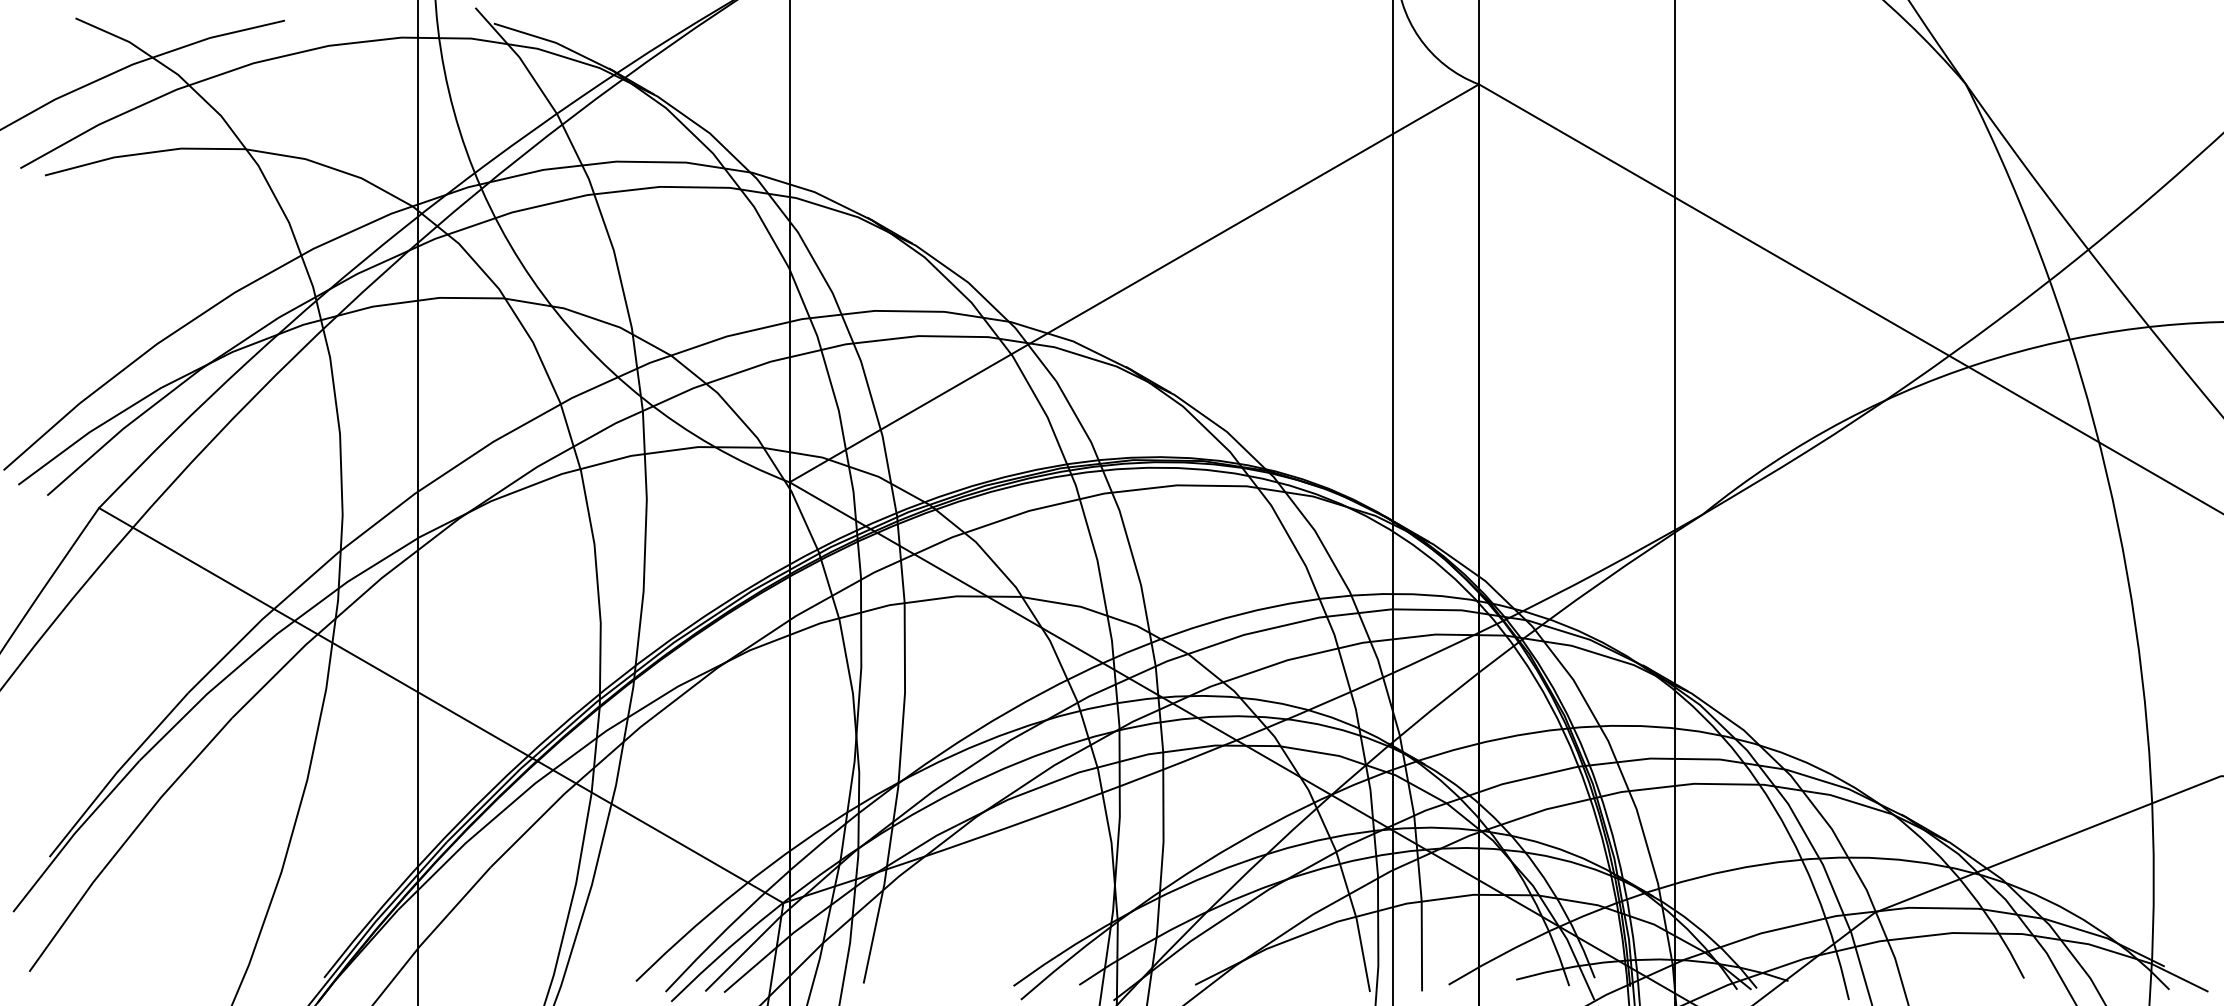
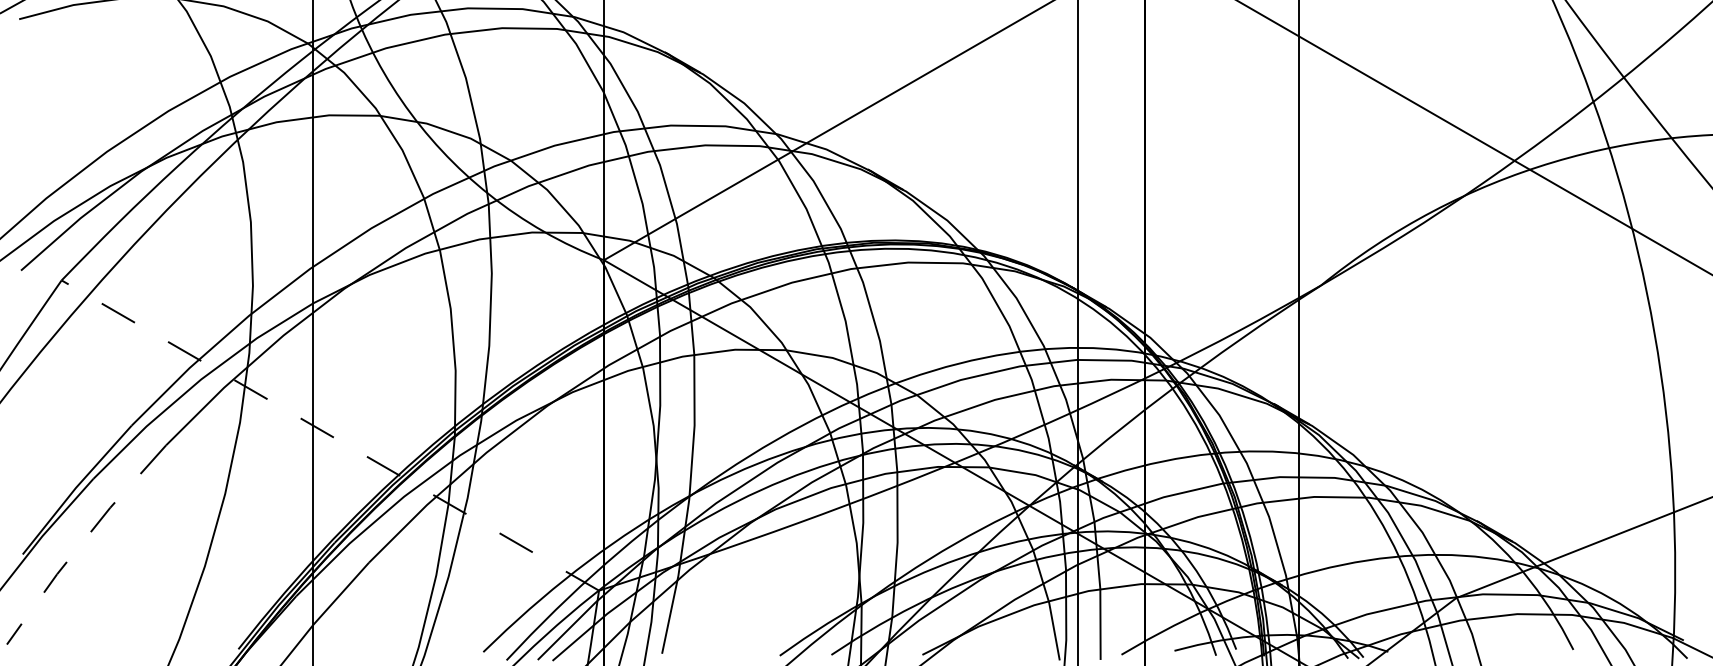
line: (440, 705) -> (329, 435), solid -> dashed
line: (126, 841) -> (83, 542), solid -> dashed

